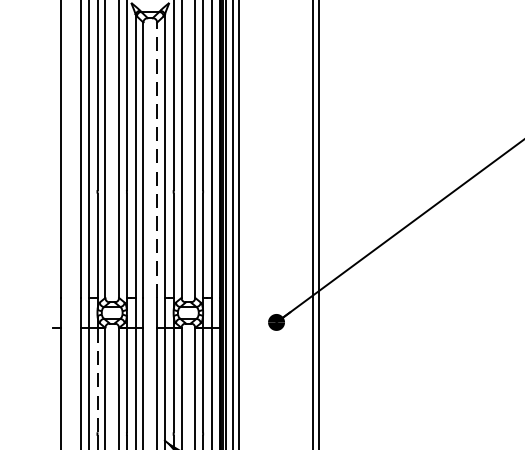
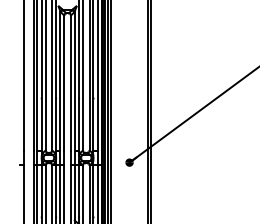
line: (156, 161) -> (70, 83), dashed -> solid
line: (97, 379) -> (41, 190), dashed -> solid

